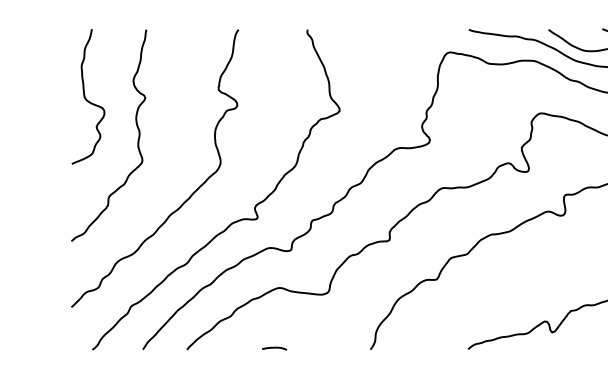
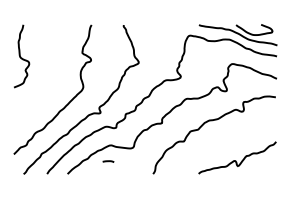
curve: (135, 127) -> (43, 70), removed
line: (274, 348) -> (108, 161), moved

